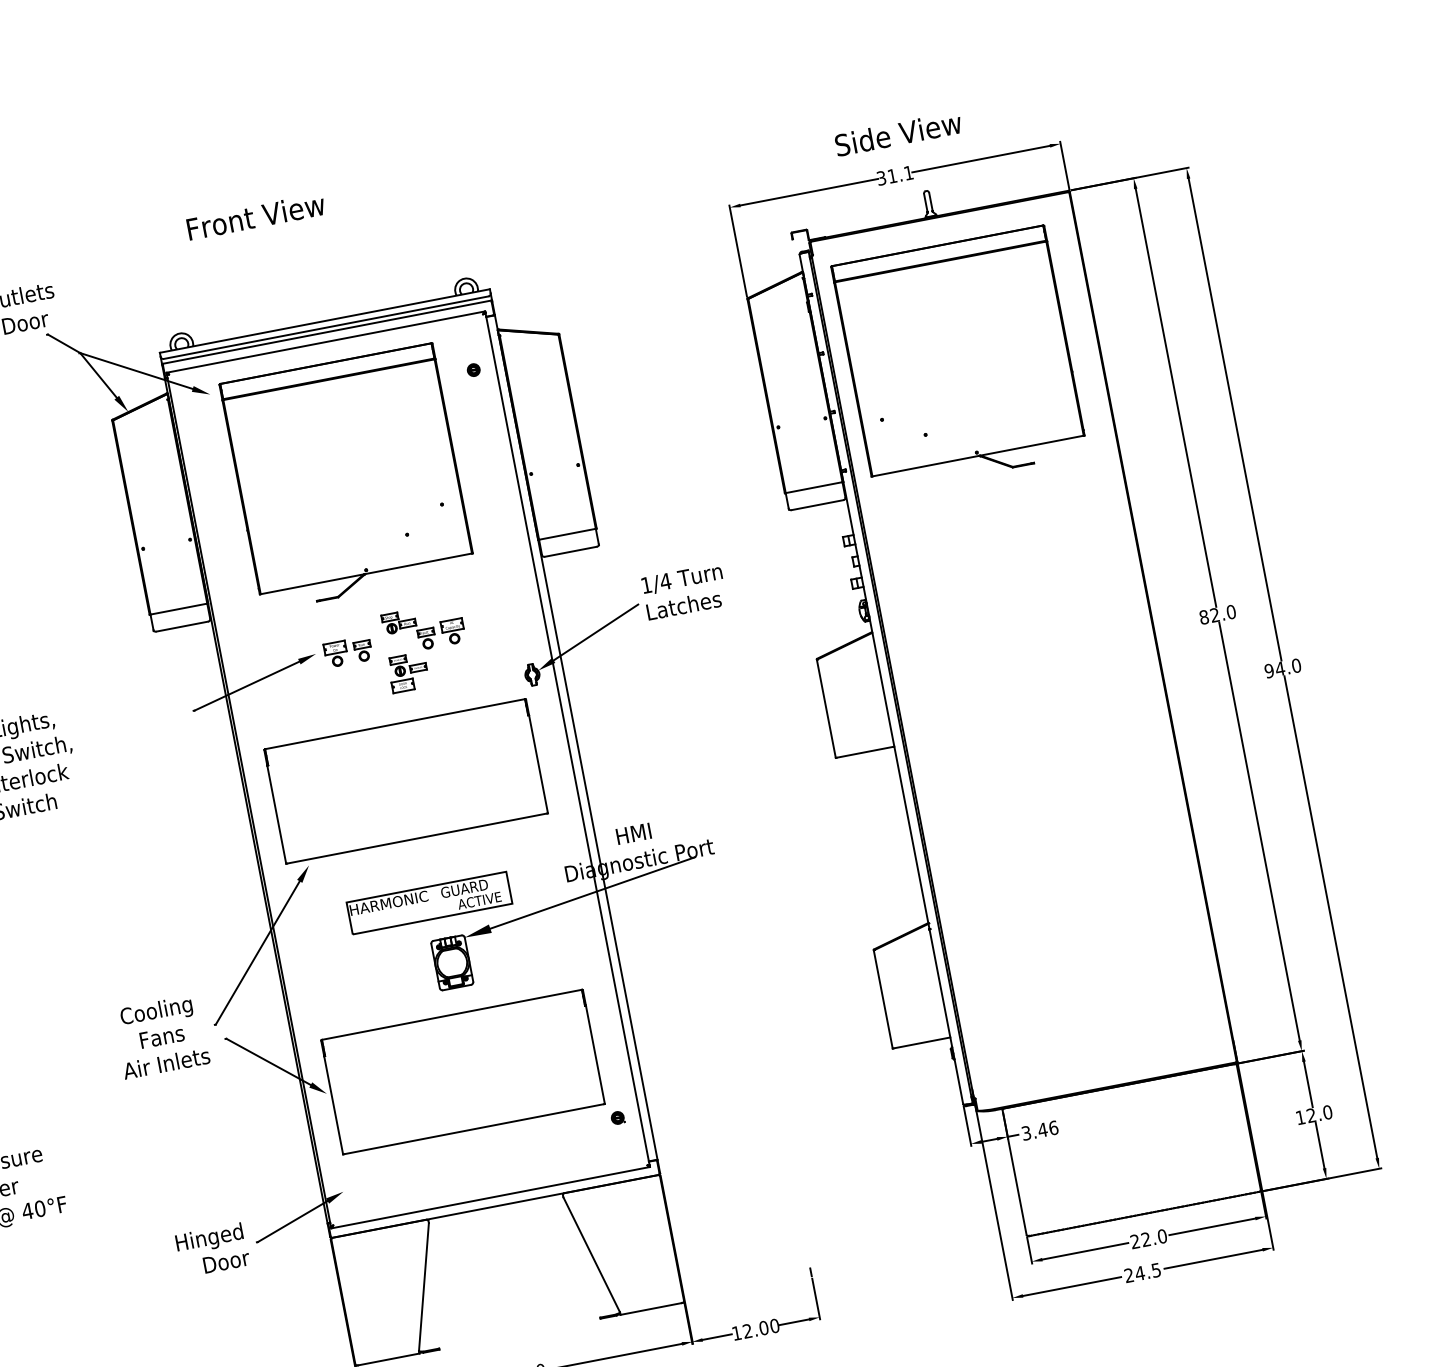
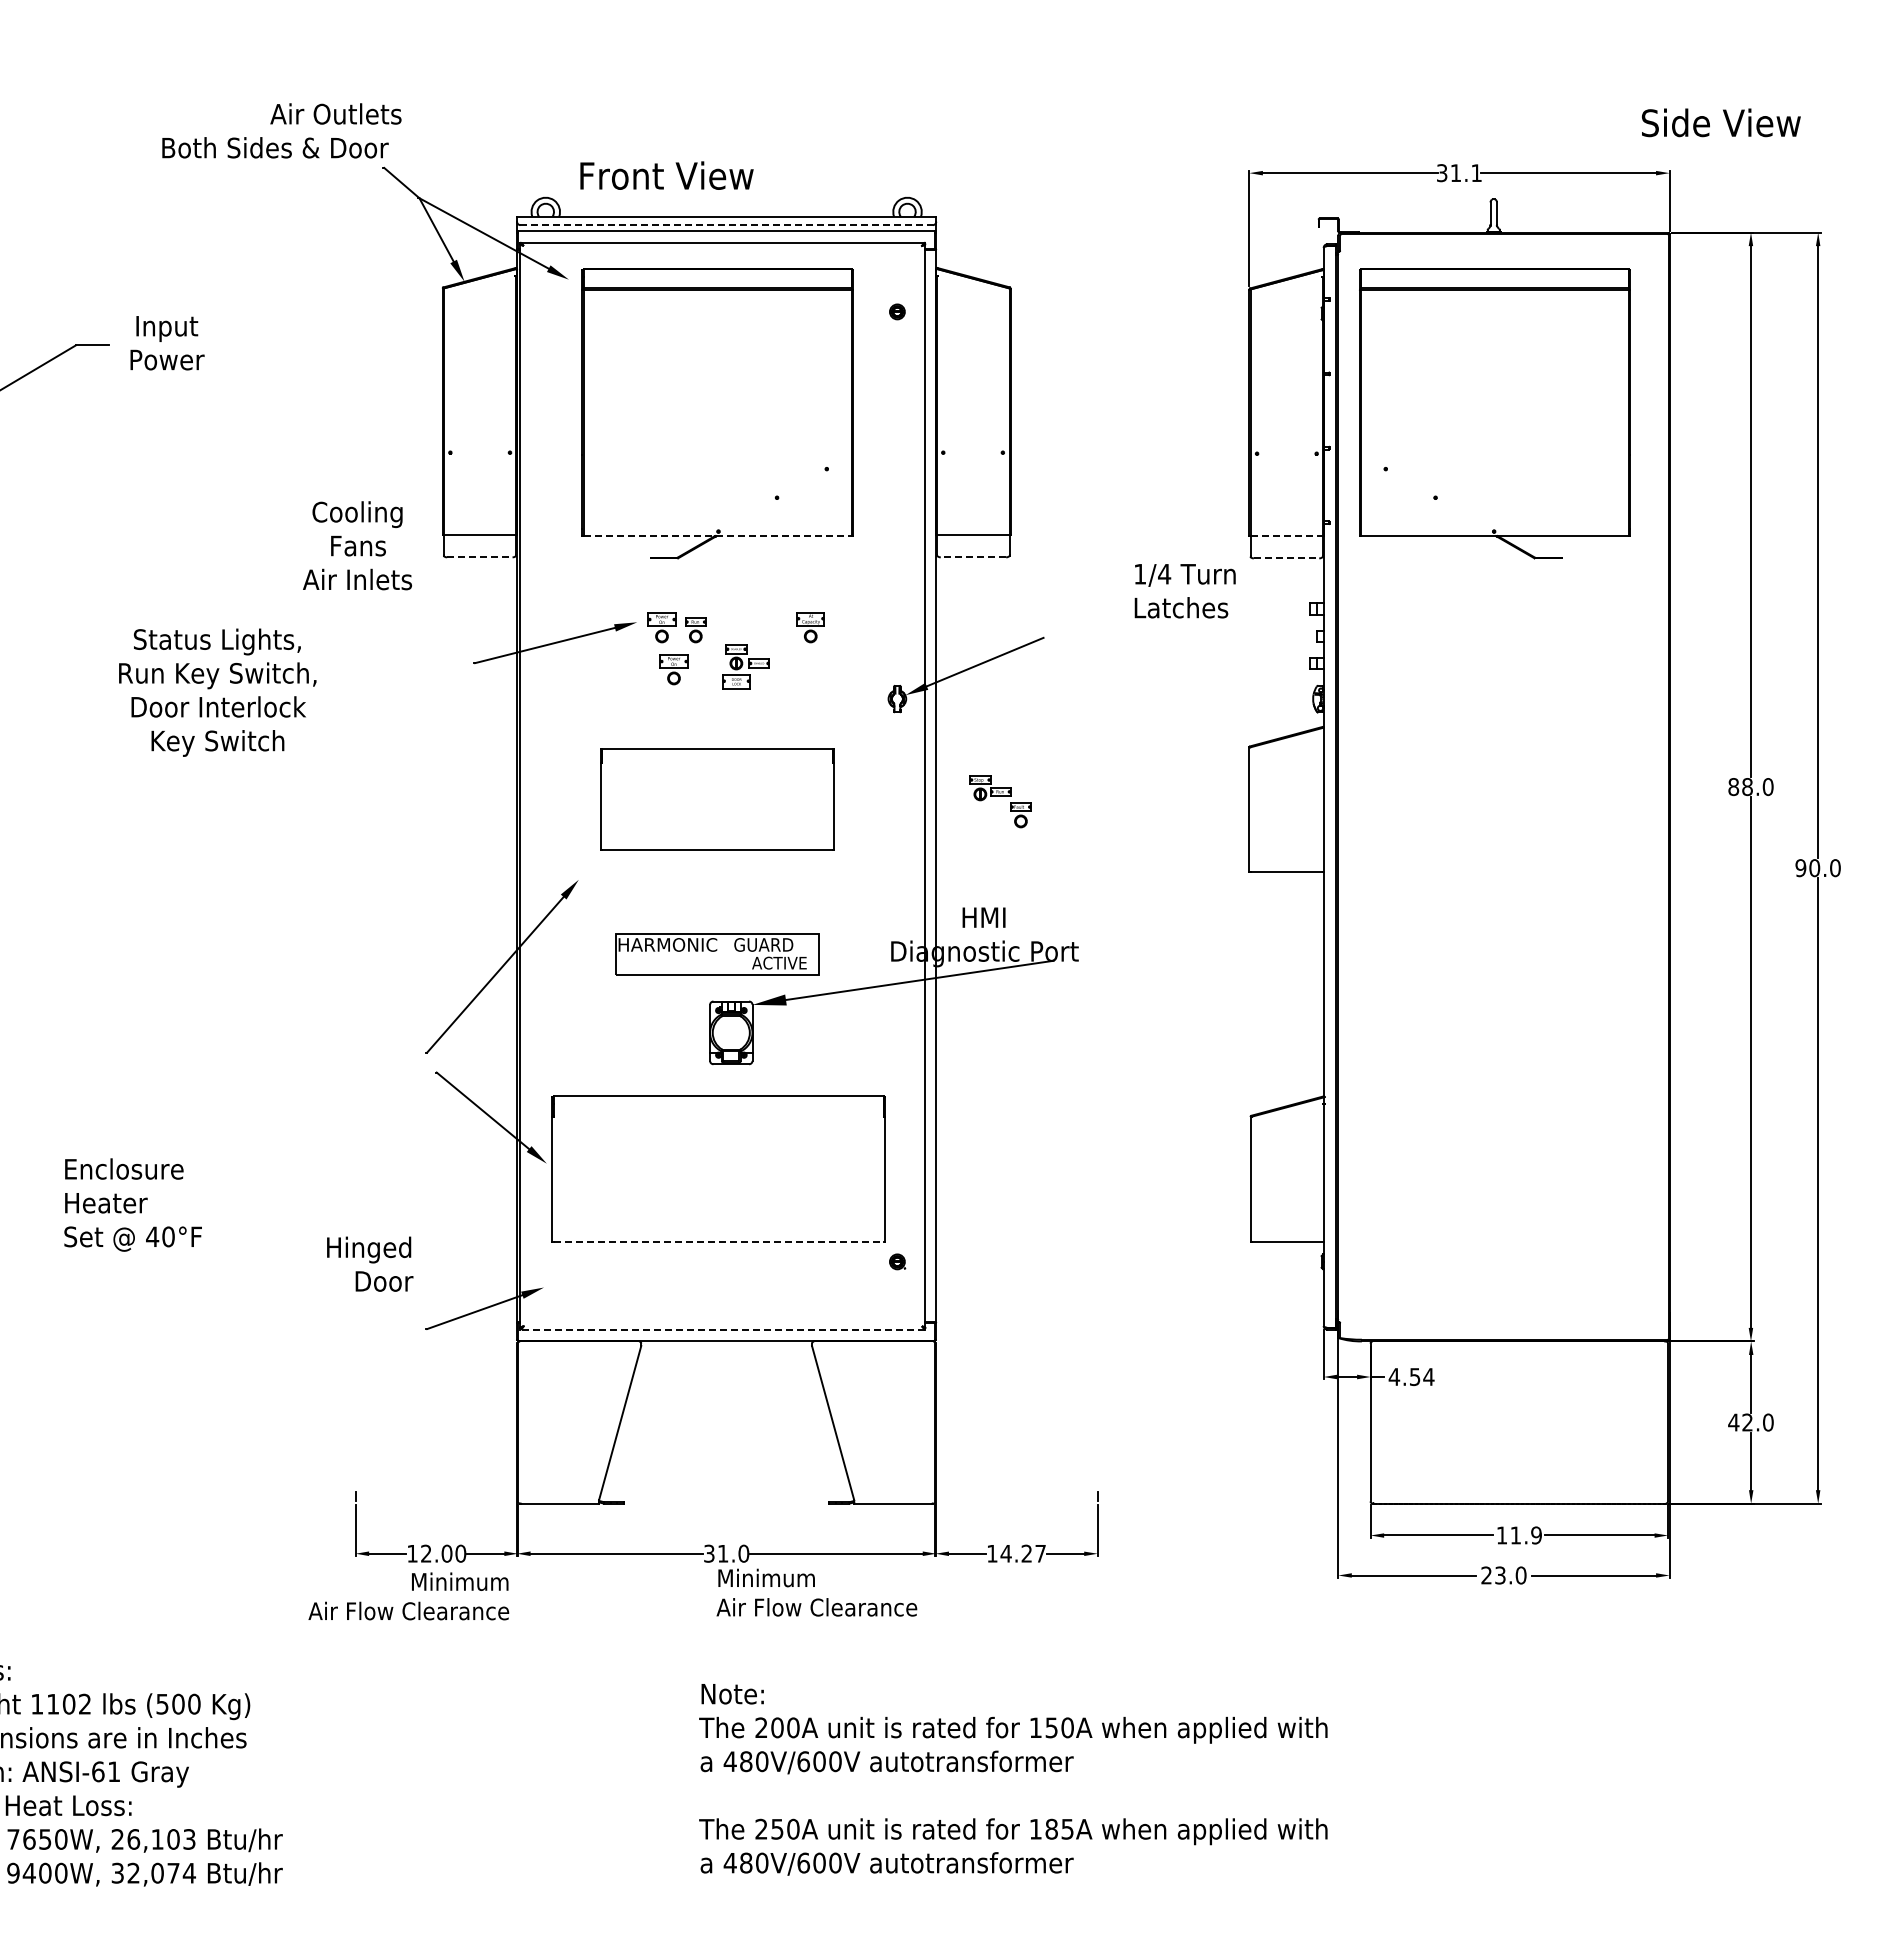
text: (898, 133) -> (1721, 122), moved
text: (255, 216) -> (666, 175), moved
line: (326, 327) -> (727, 225), solid -> dashed
line: (814, 487) -> (1287, 536), solid -> dashed
line: (817, 505) -> (1286, 558), solid -> dashed
line: (570, 551) -> (973, 557), solid -> dashed
line: (366, 574) -> (718, 536), solid -> dashed
text: (683, 592) -> (1184, 591), moved
text: (1215, 615) -> (1747, 787), 82.0 -> 88.0
line: (182, 626) -> (479, 557), solid -> dashed
part: (409, 631) -> (1000, 801), moved
text: (1280, 669) -> (1814, 868), 94.0 -> 90.0
part: (351, 685) -> (673, 669), added
part: (406, 781) -> (717, 799), size x0.7
text: (161, 1036) -> (357, 545), moved
text: (1300, 1117) -> (1733, 1422), 12.0 -> 42.0
line: (474, 1128) -> (719, 1241), solid -> dashed
text: (1040, 1131) -> (1411, 1377), 3.46 -> 4.54
line: (490, 1197) -> (722, 1329), solid -> dashed
text: (1148, 1239) -> (1518, 1535), 22.0 -> 11.9
text: (212, 1249) -> (370, 1263), moved
text: (1147, 1271) -> (1510, 1575), 24.5 -> 23.0
text: (761, 1328) -> (1023, 1553), 12.00 -> 14.27

